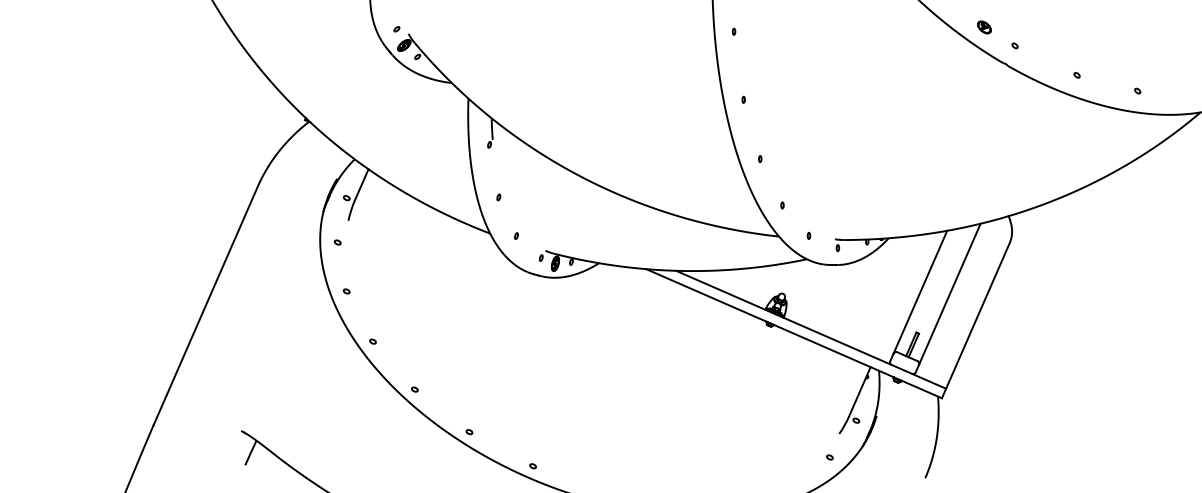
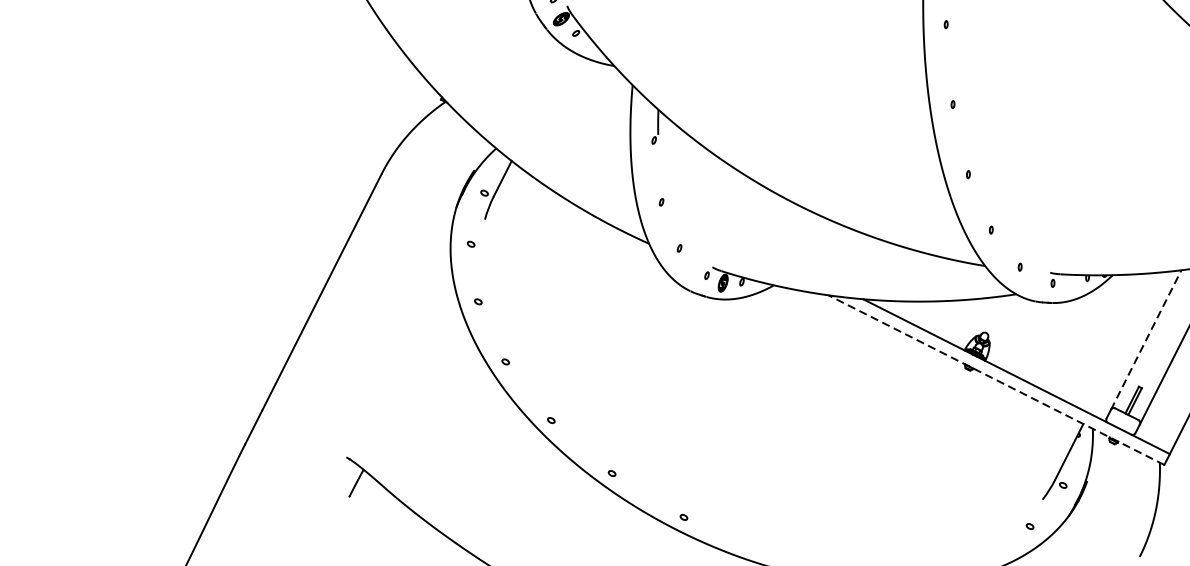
line: (920, 291) -> (1146, 339), solid -> dashed
line: (793, 333) -> (995, 379), solid -> dashed

